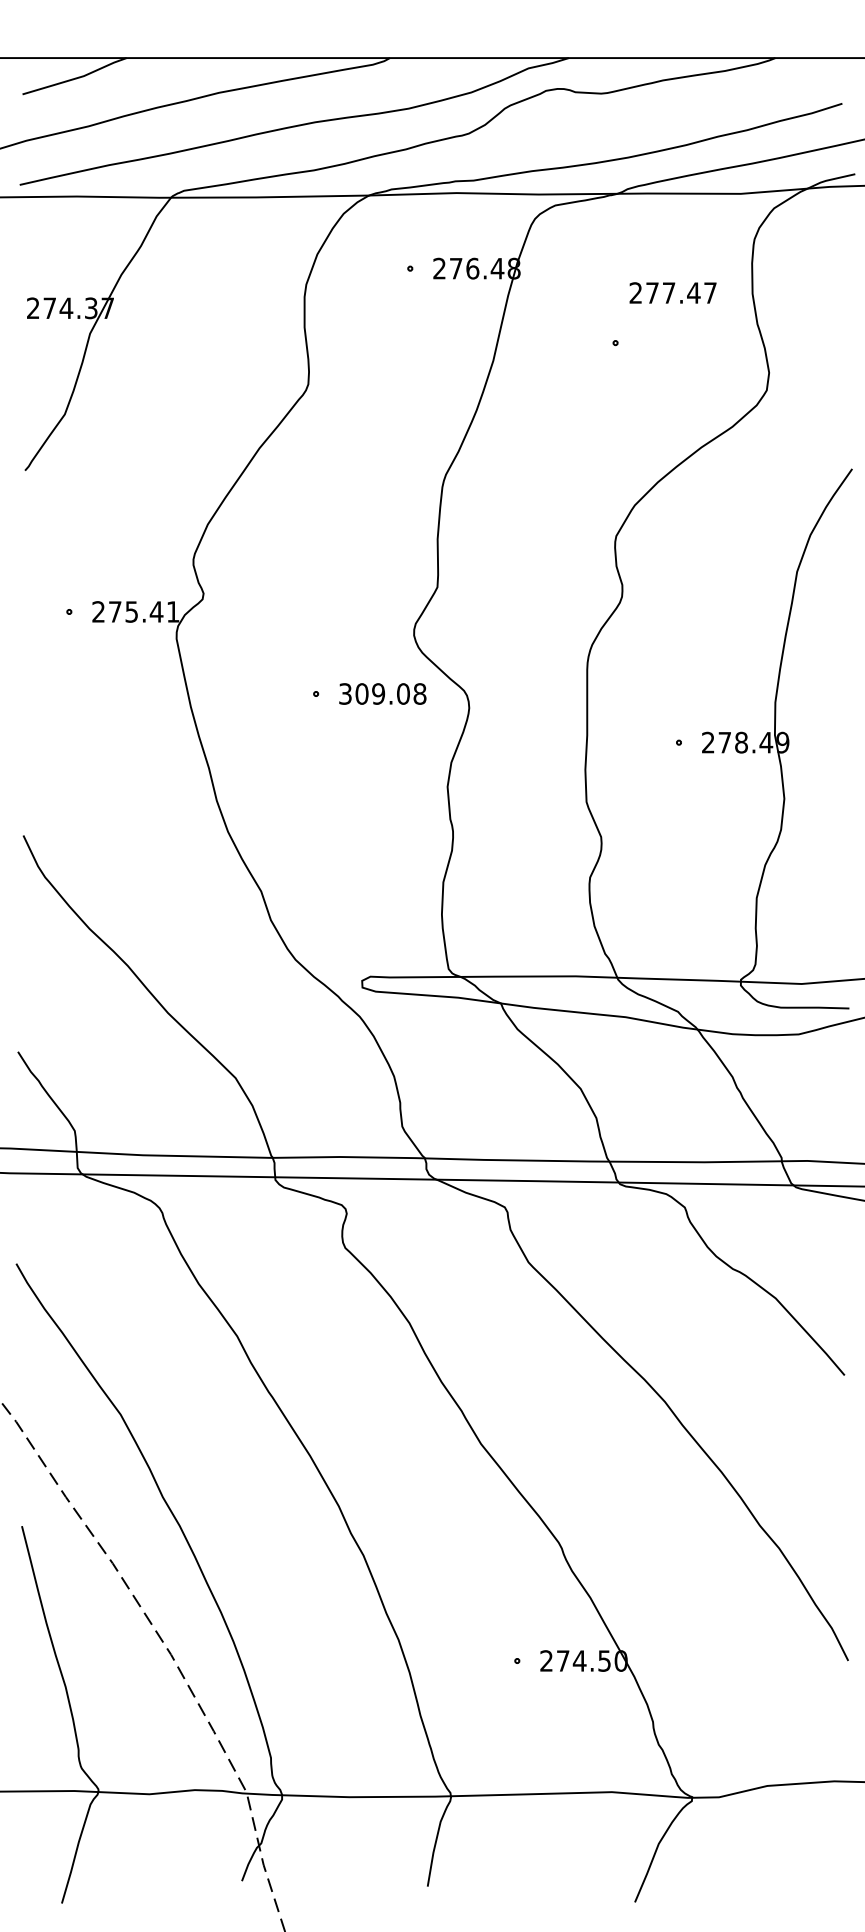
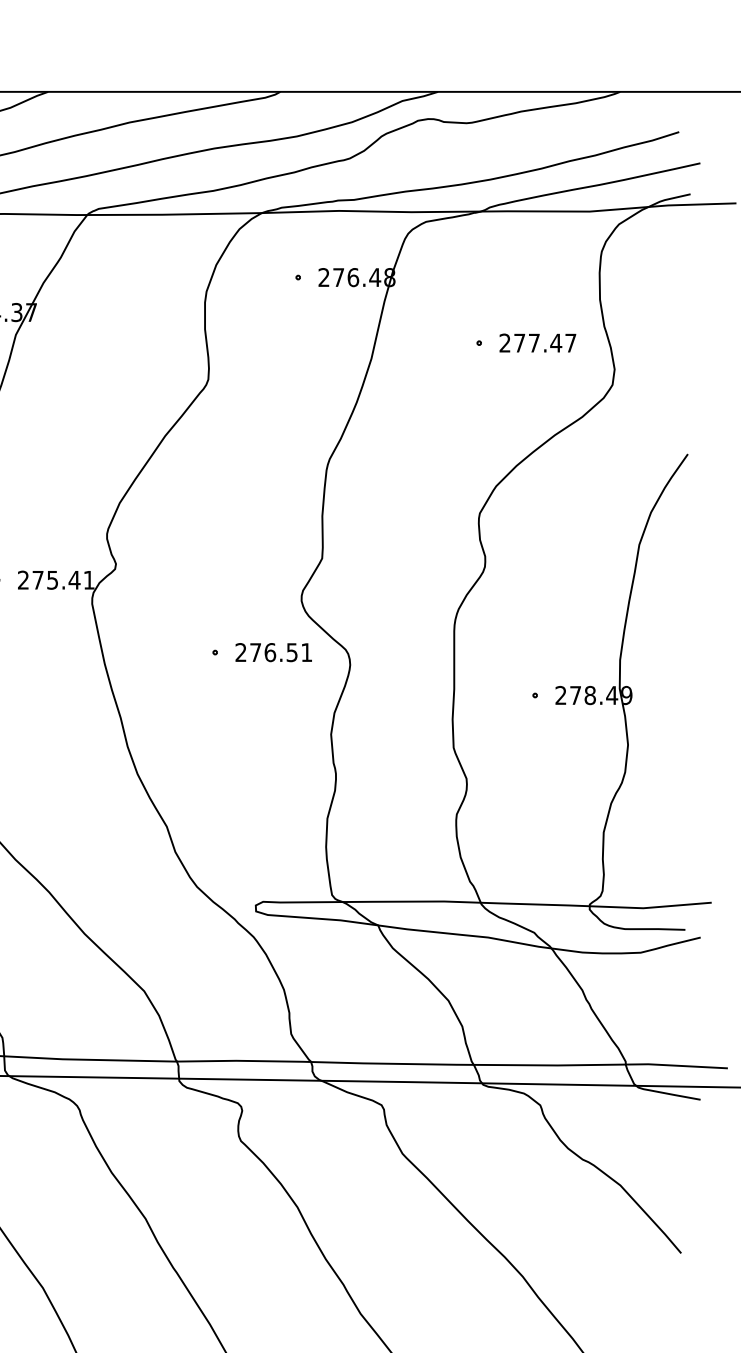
text: (672, 292) -> (537, 342), moved
text: (382, 693) -> (273, 652), 309.08 -> 276.51

